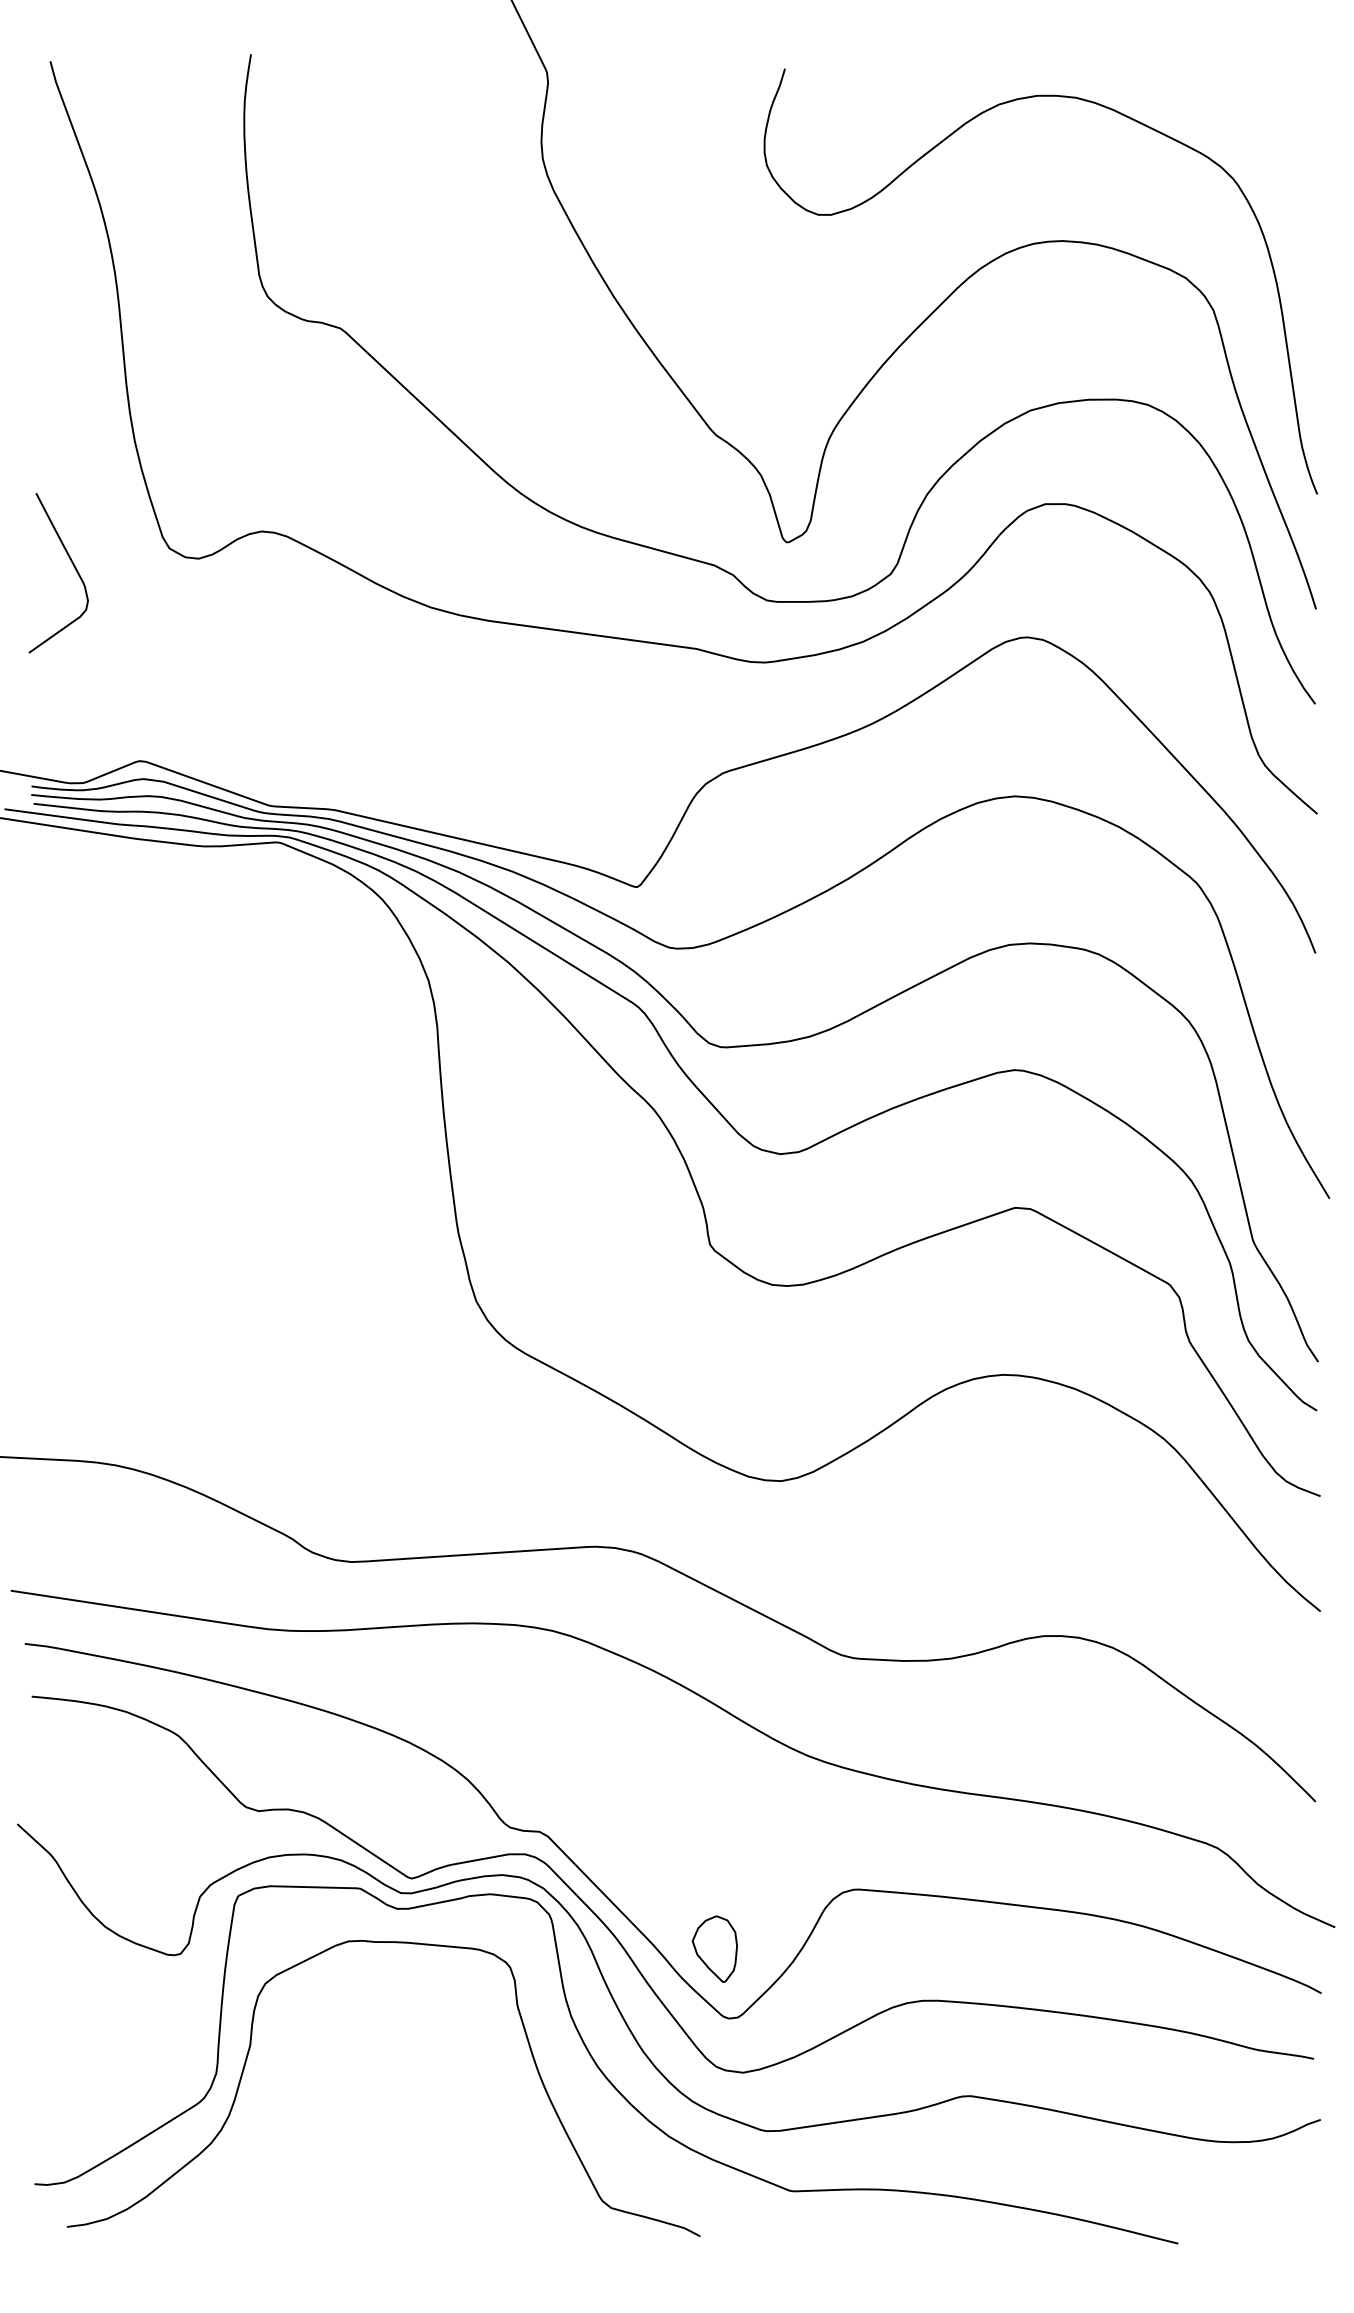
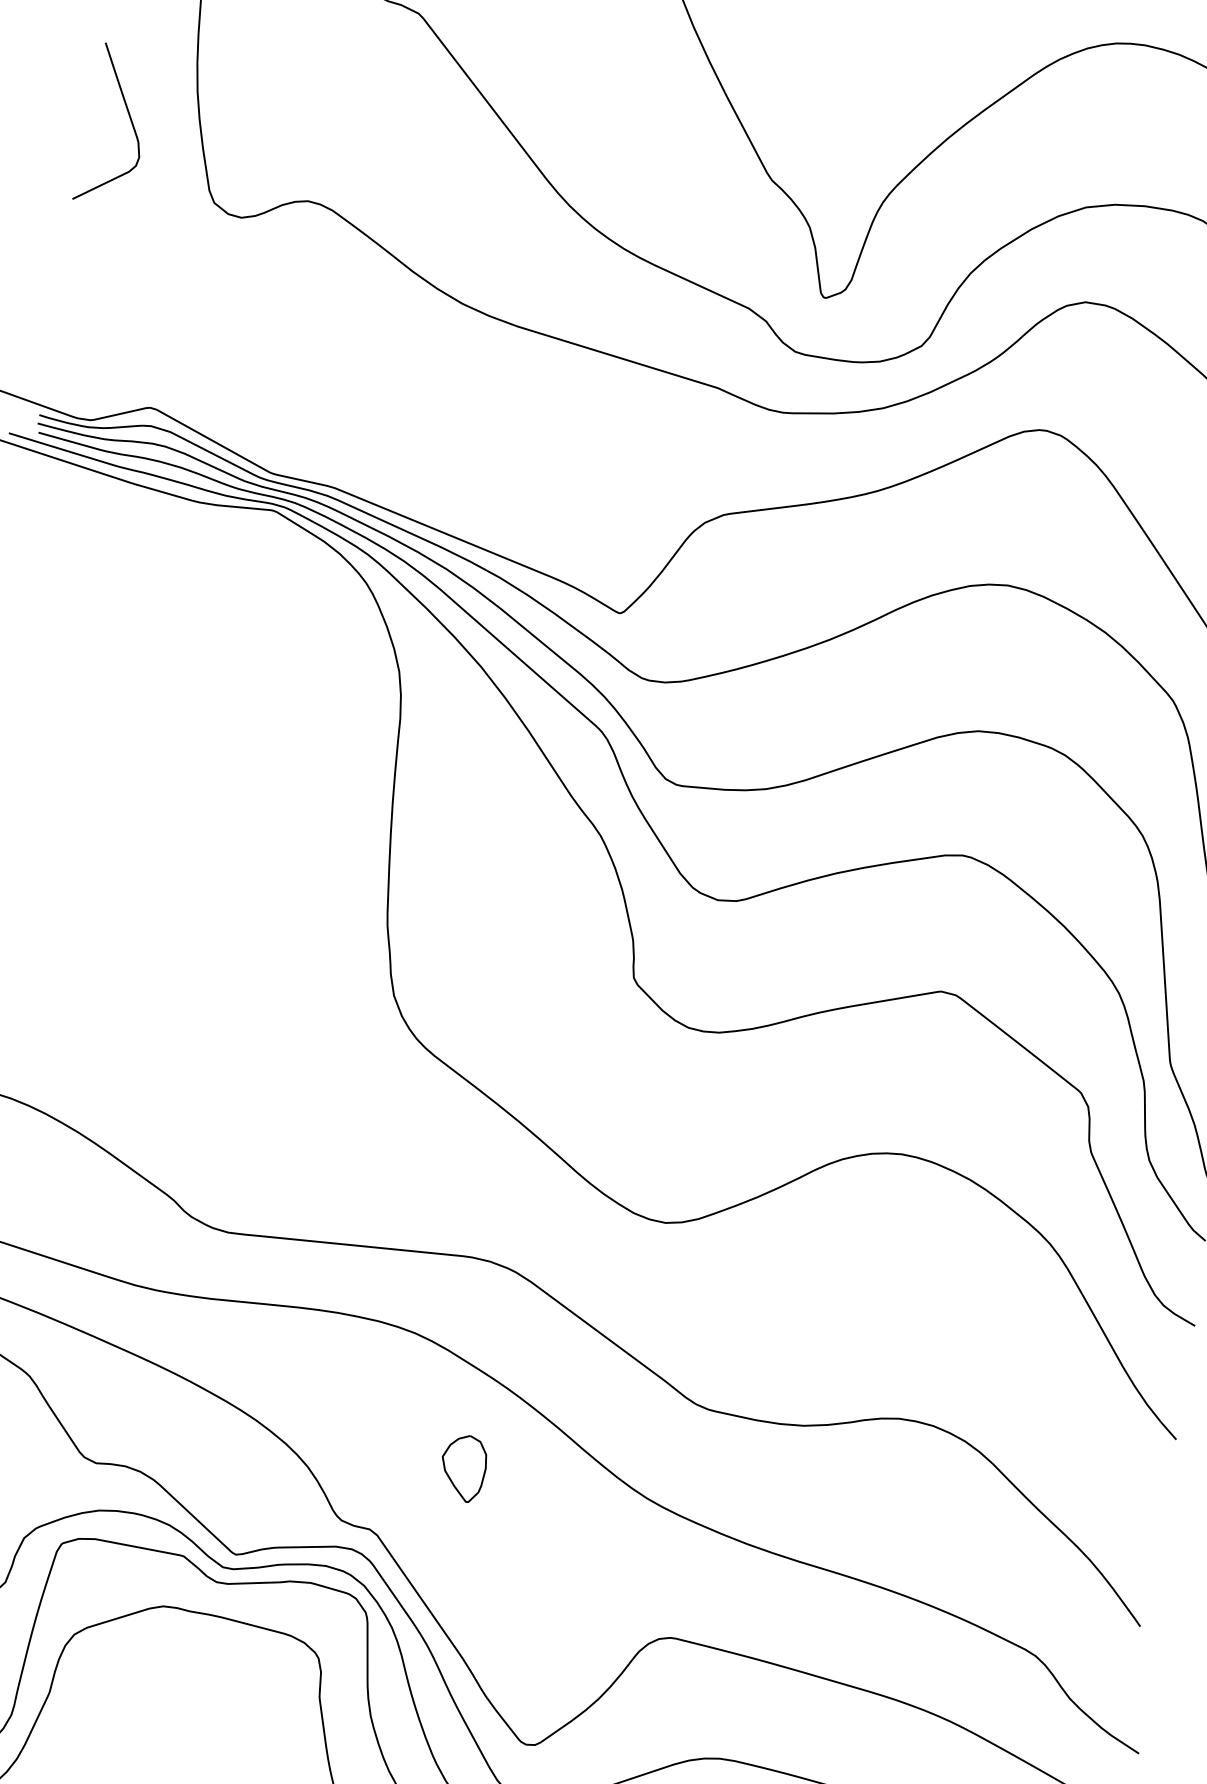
curve: (73, 566) -> (130, 121), moved
part: (714, 1948) -> (463, 1467), moved

